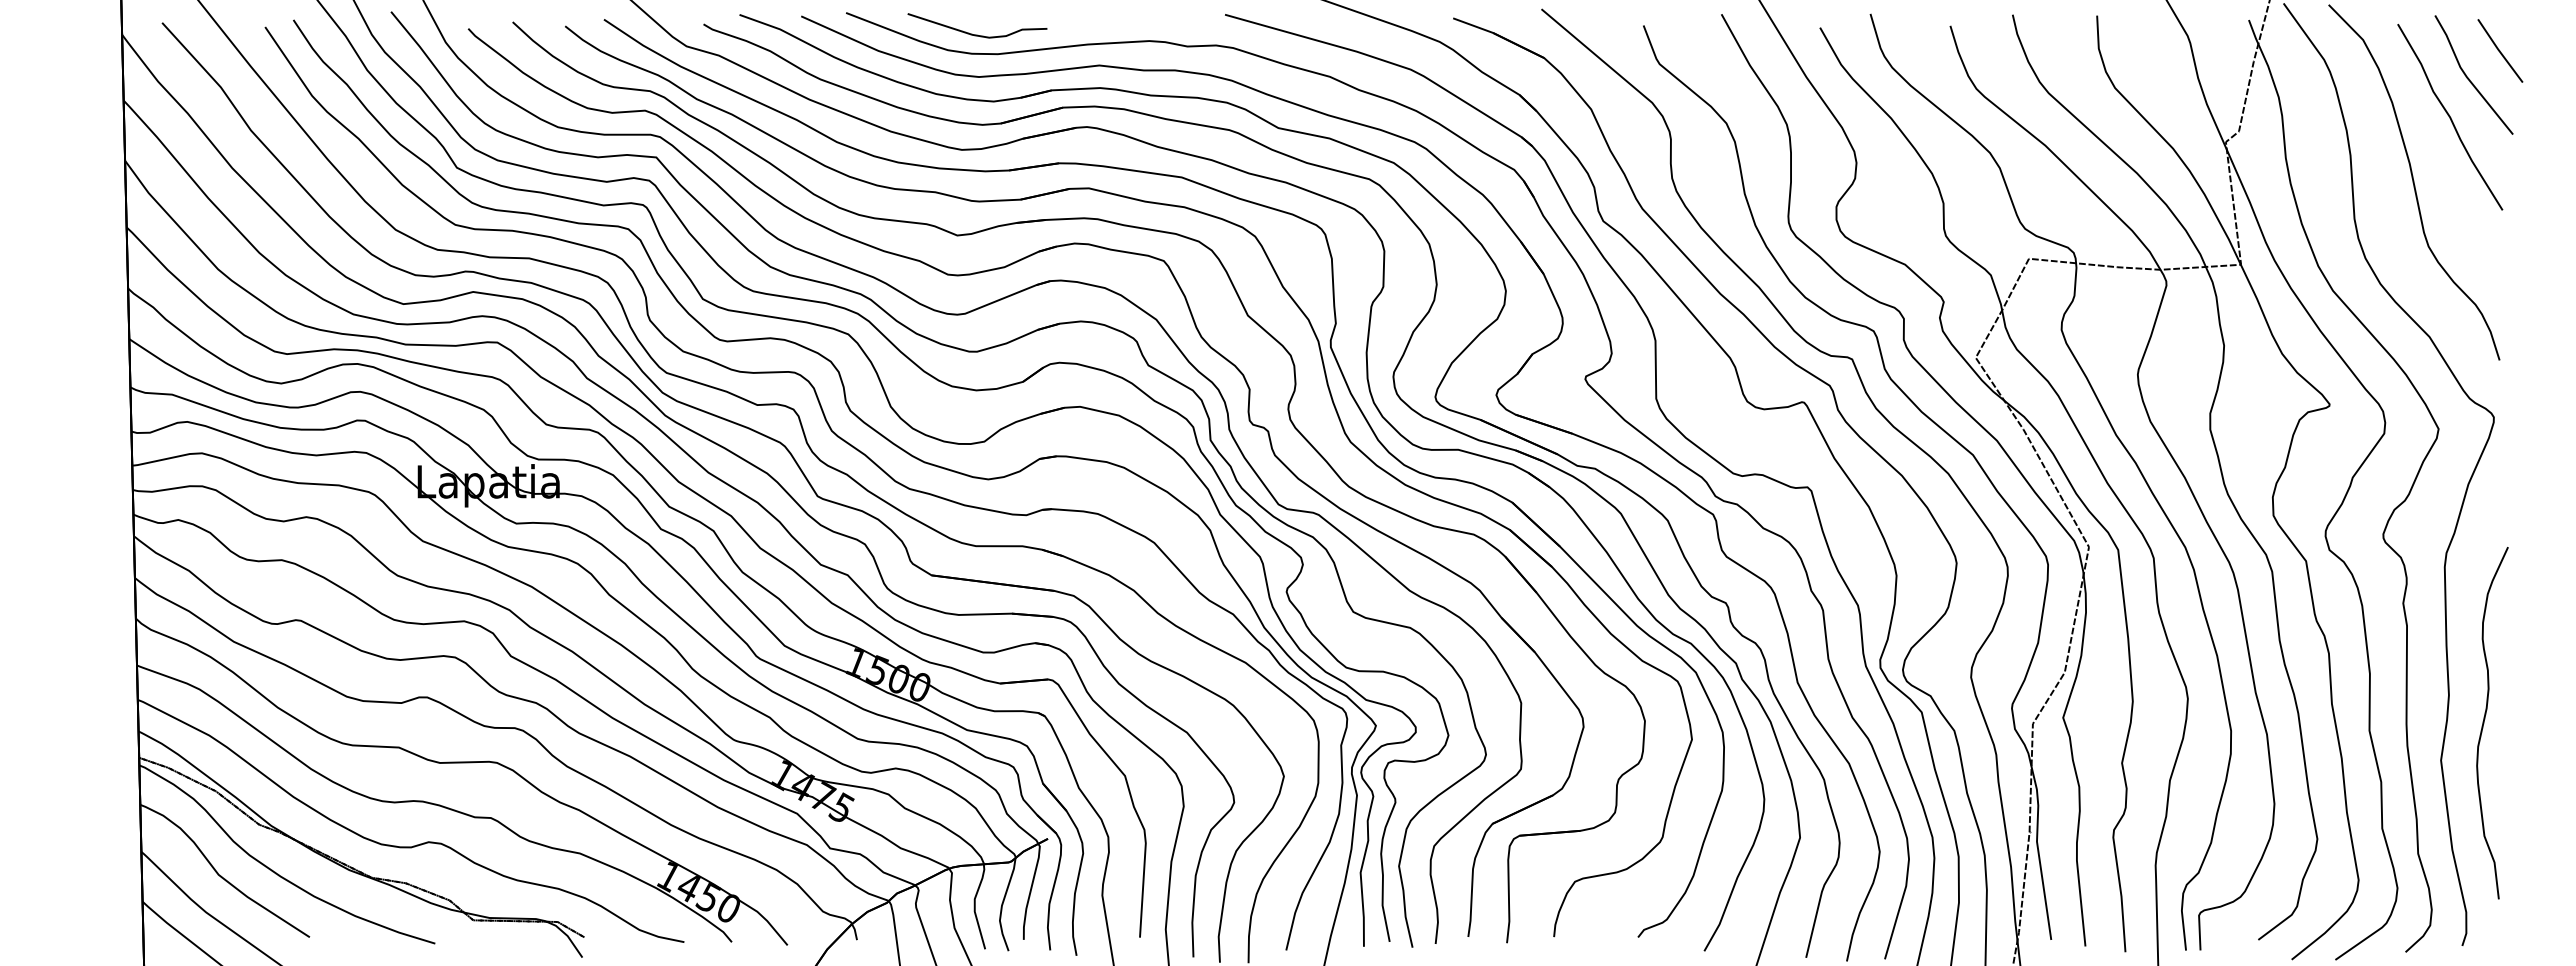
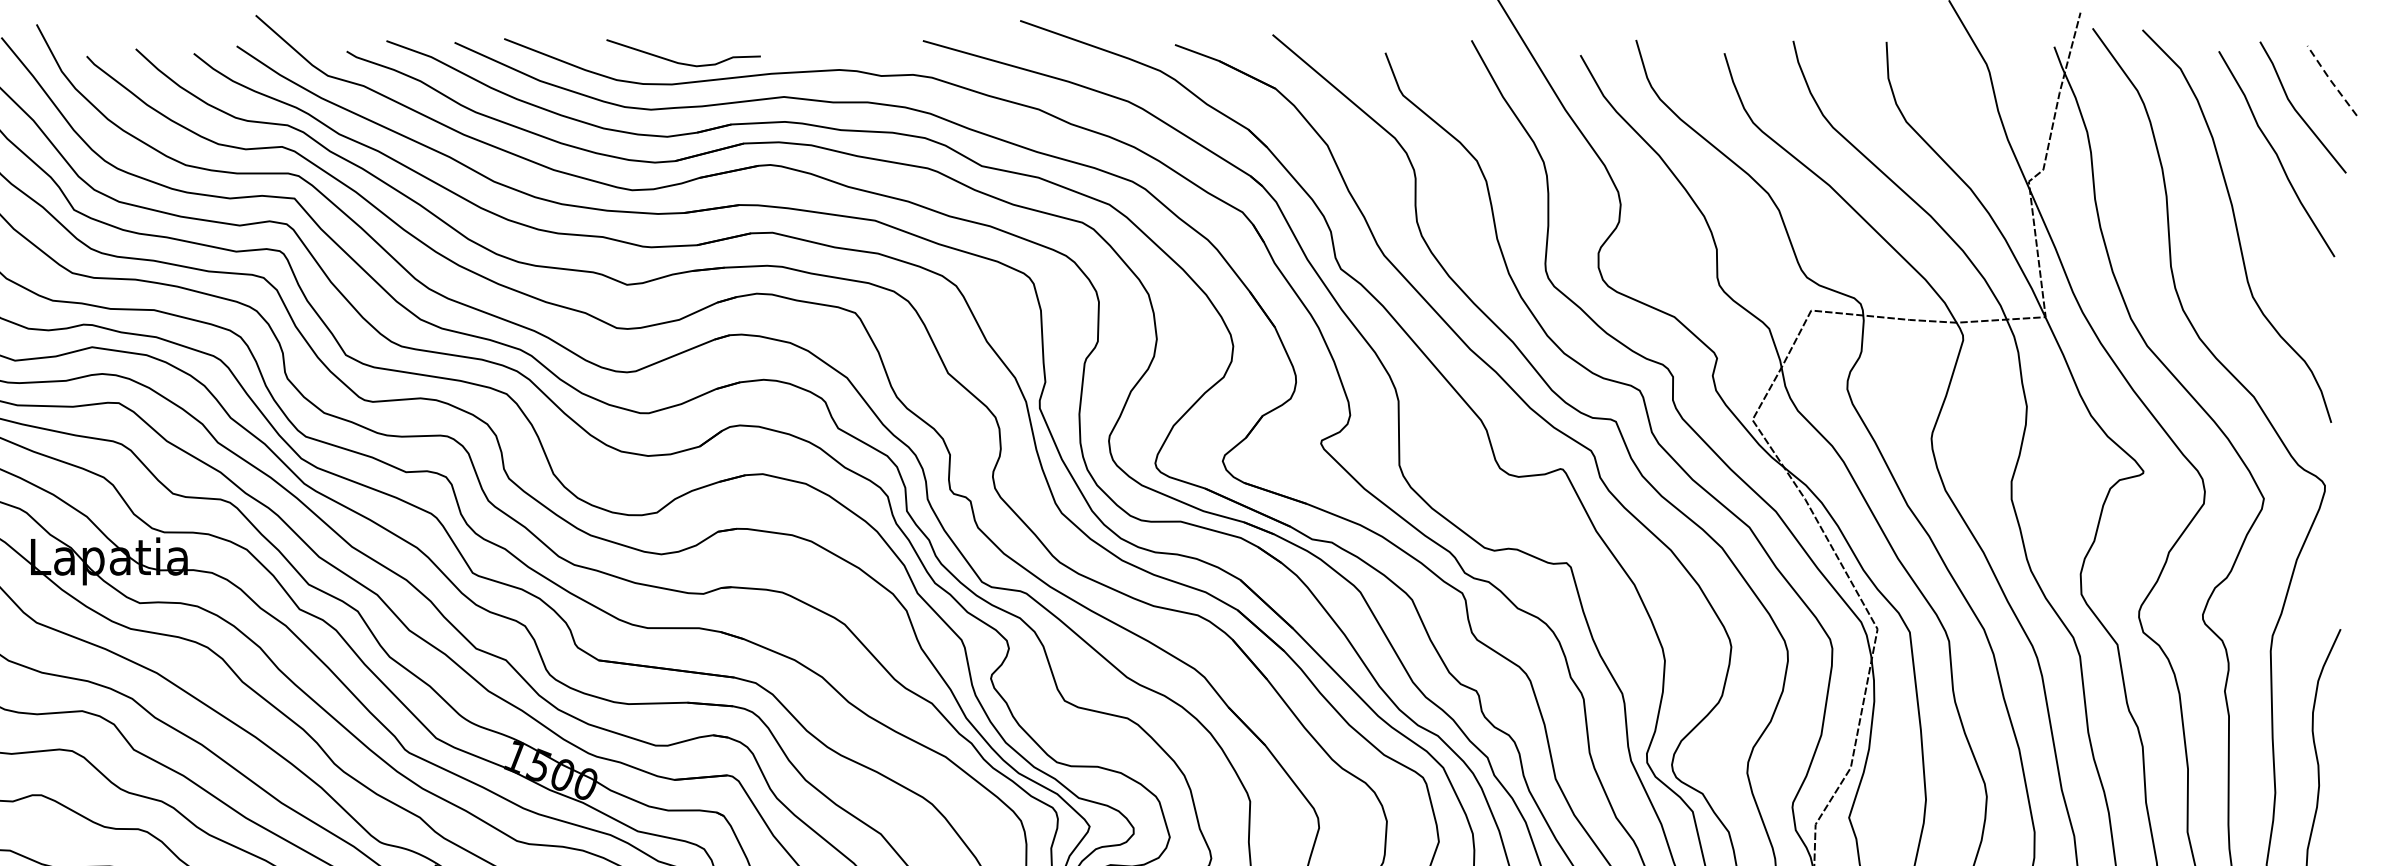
curve: (977, 34) -> (683, 62), moved
line: (2499, 50) -> (2331, 80), solid -> dashed

